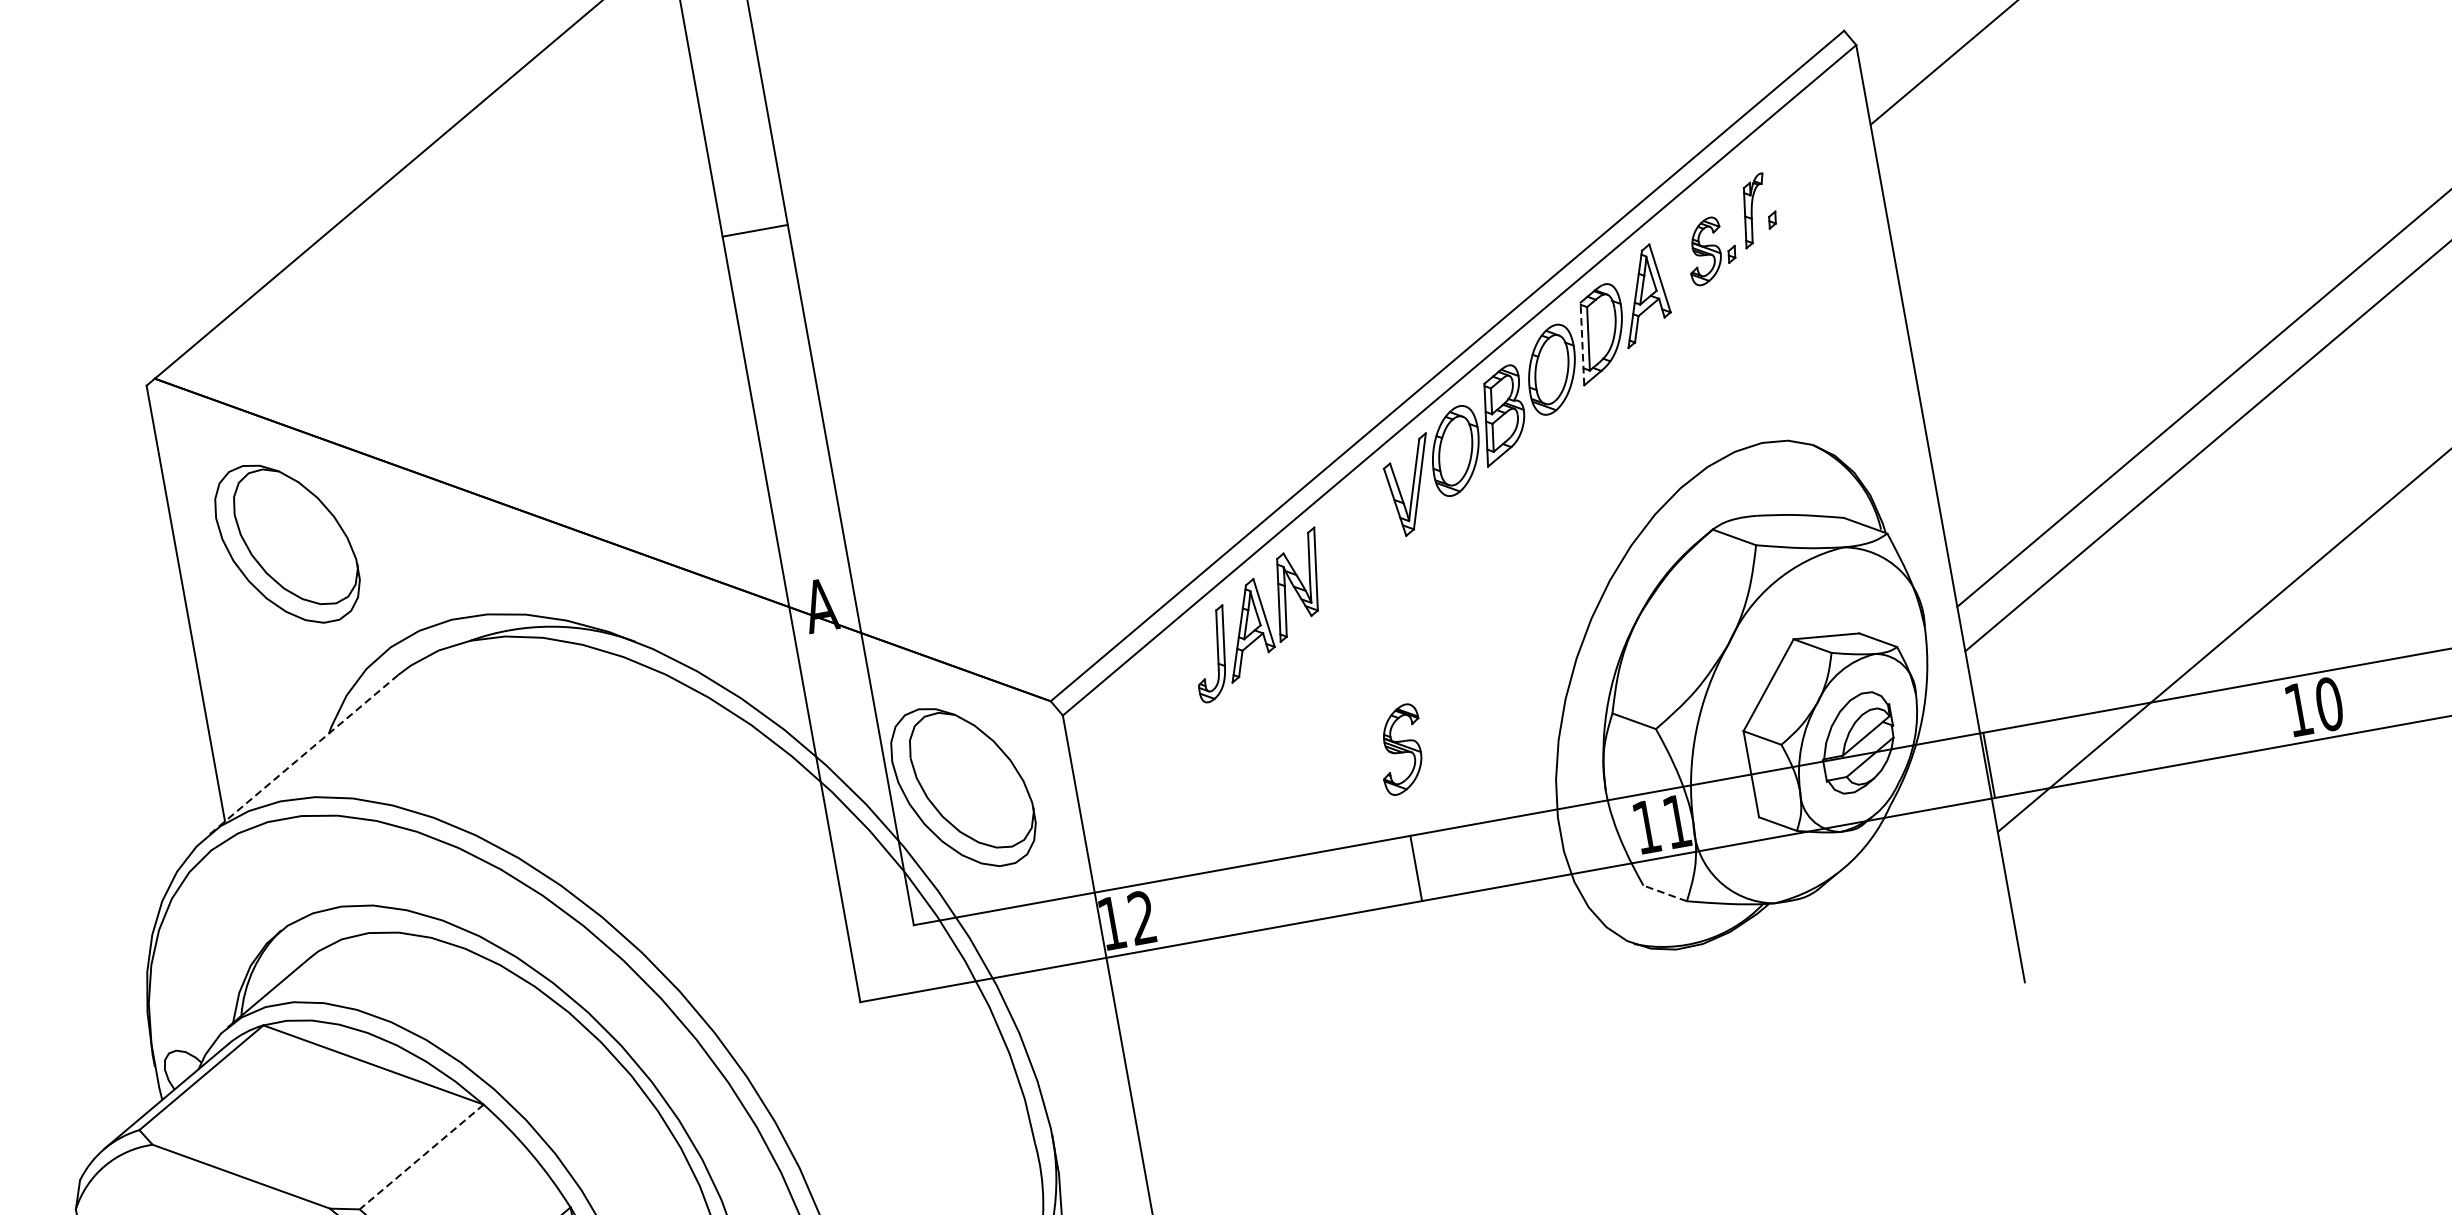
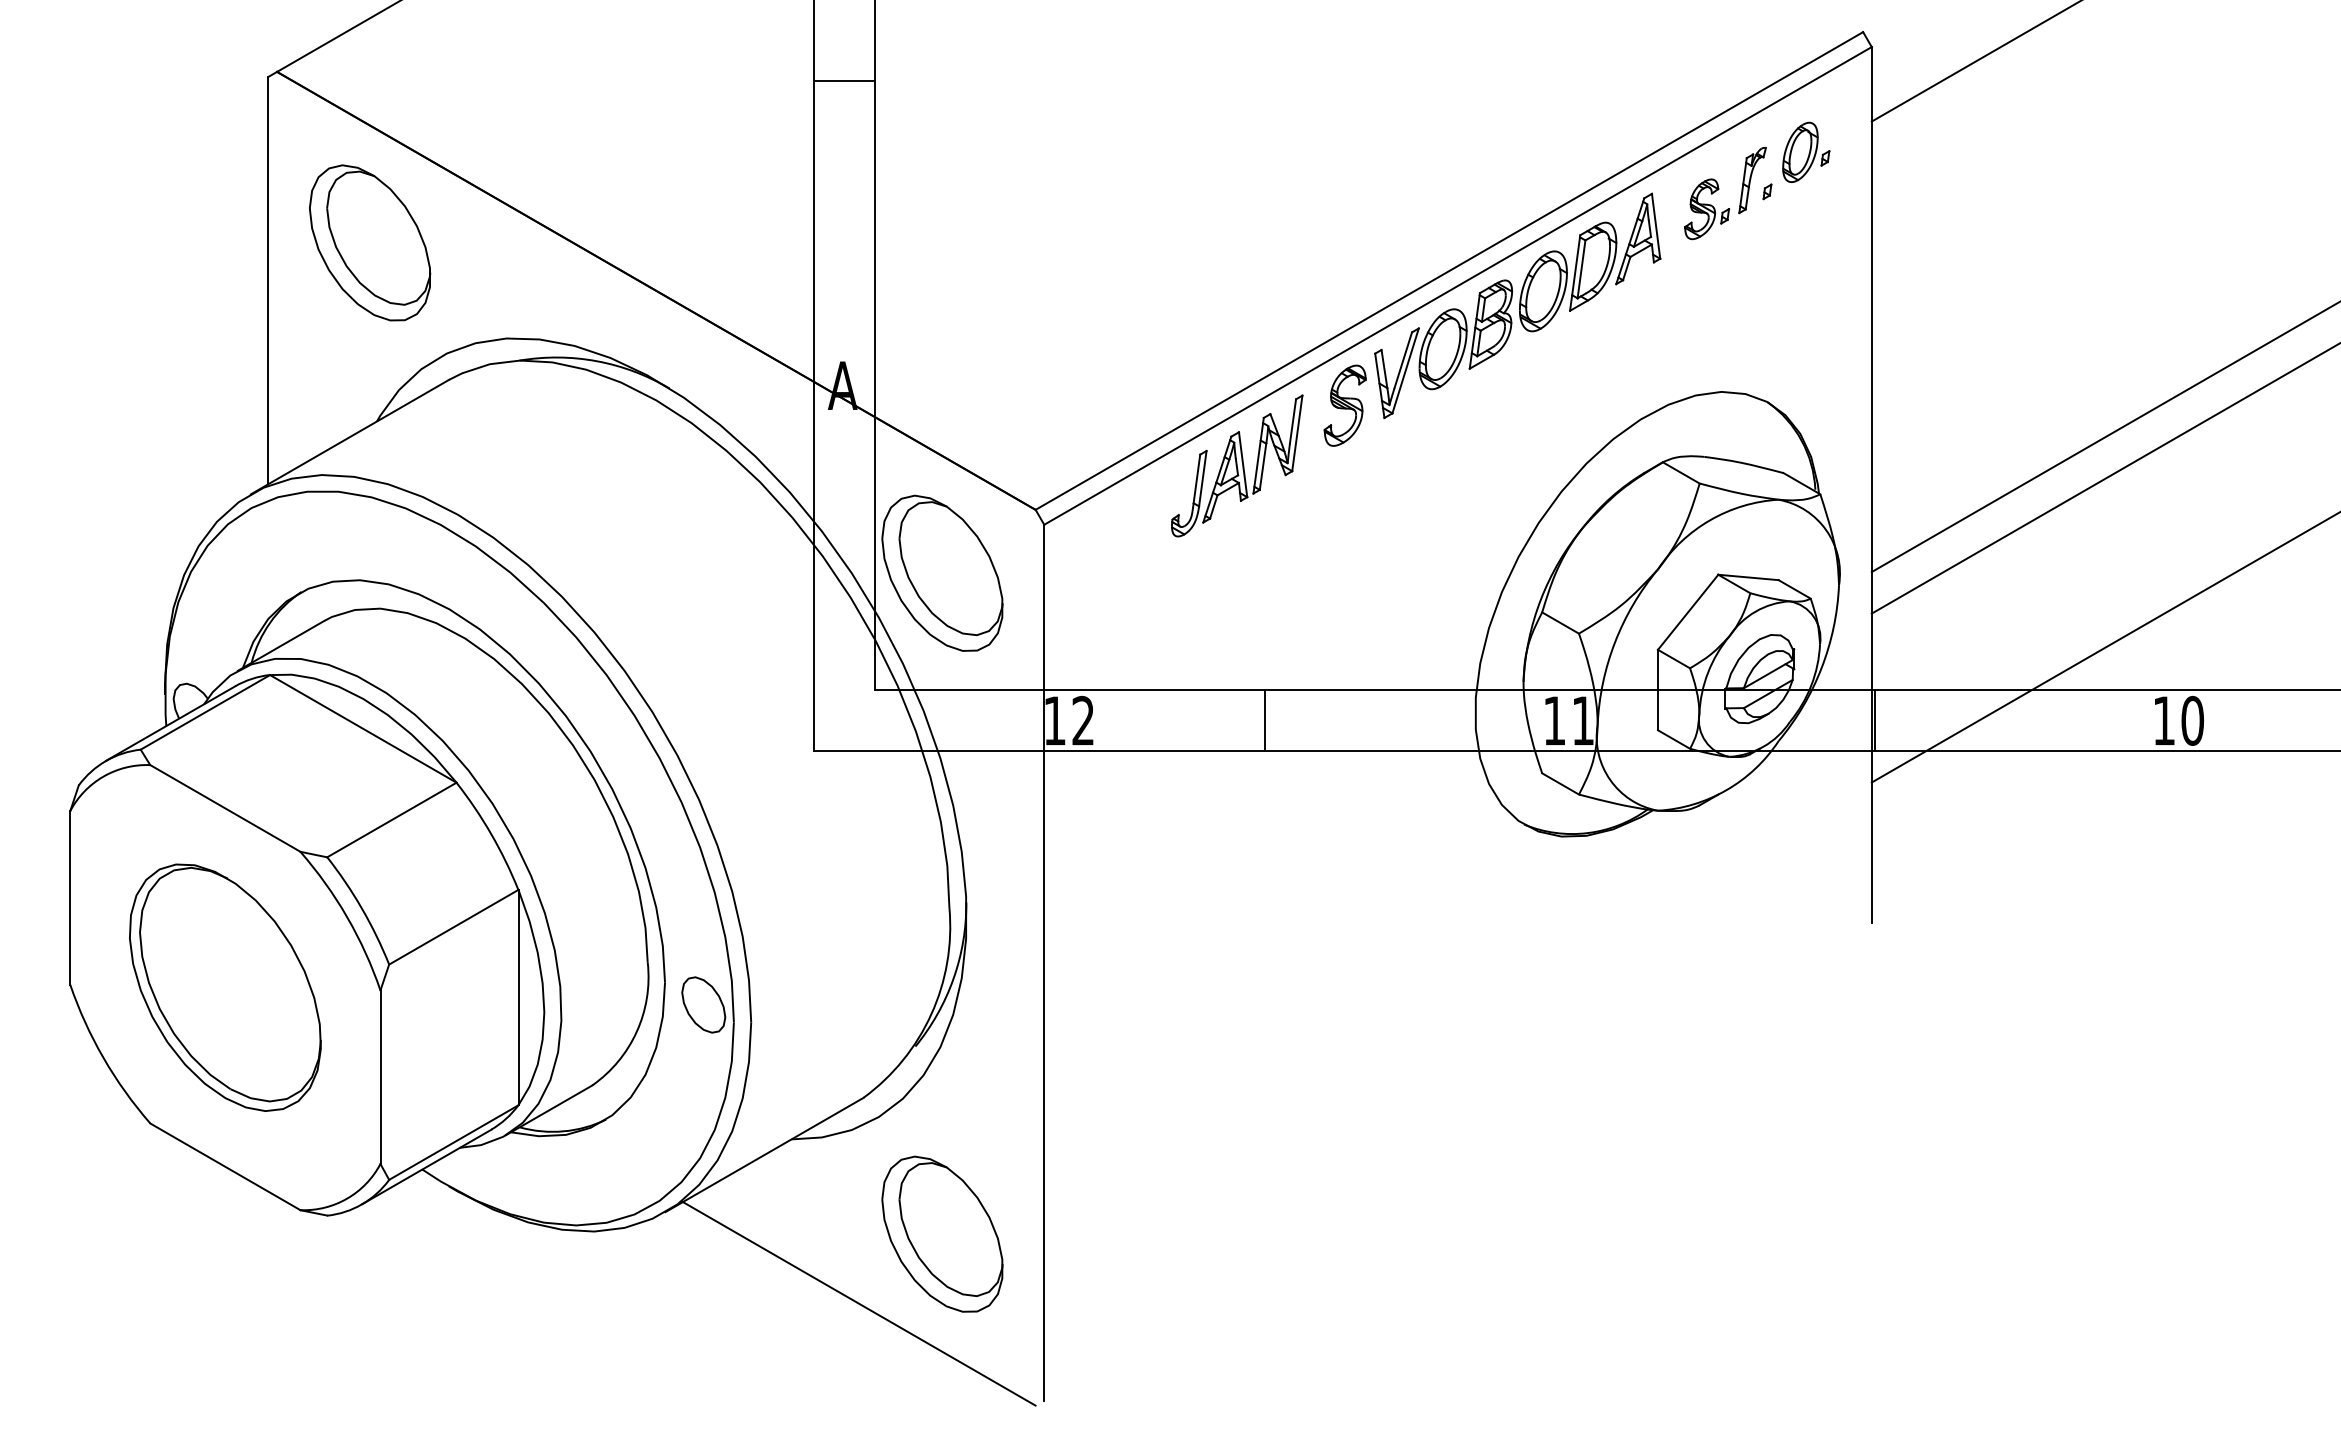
part: (1806, 169) -> (1806, 151), added
line: (754, 230) -> (844, 80), moved
line: (1582, 343) -> (1575, 272), dashed -> solid
part: (1400, 749) -> (1344, 405), moved
line: (302, 755) -> (349, 437), dashed -> solid
line: (1416, 868) -> (1265, 720), moved
line: (1664, 892) -> (1560, 783), dashed -> solid
line: (421, 1157) -> (391, 820), dashed -> solid

